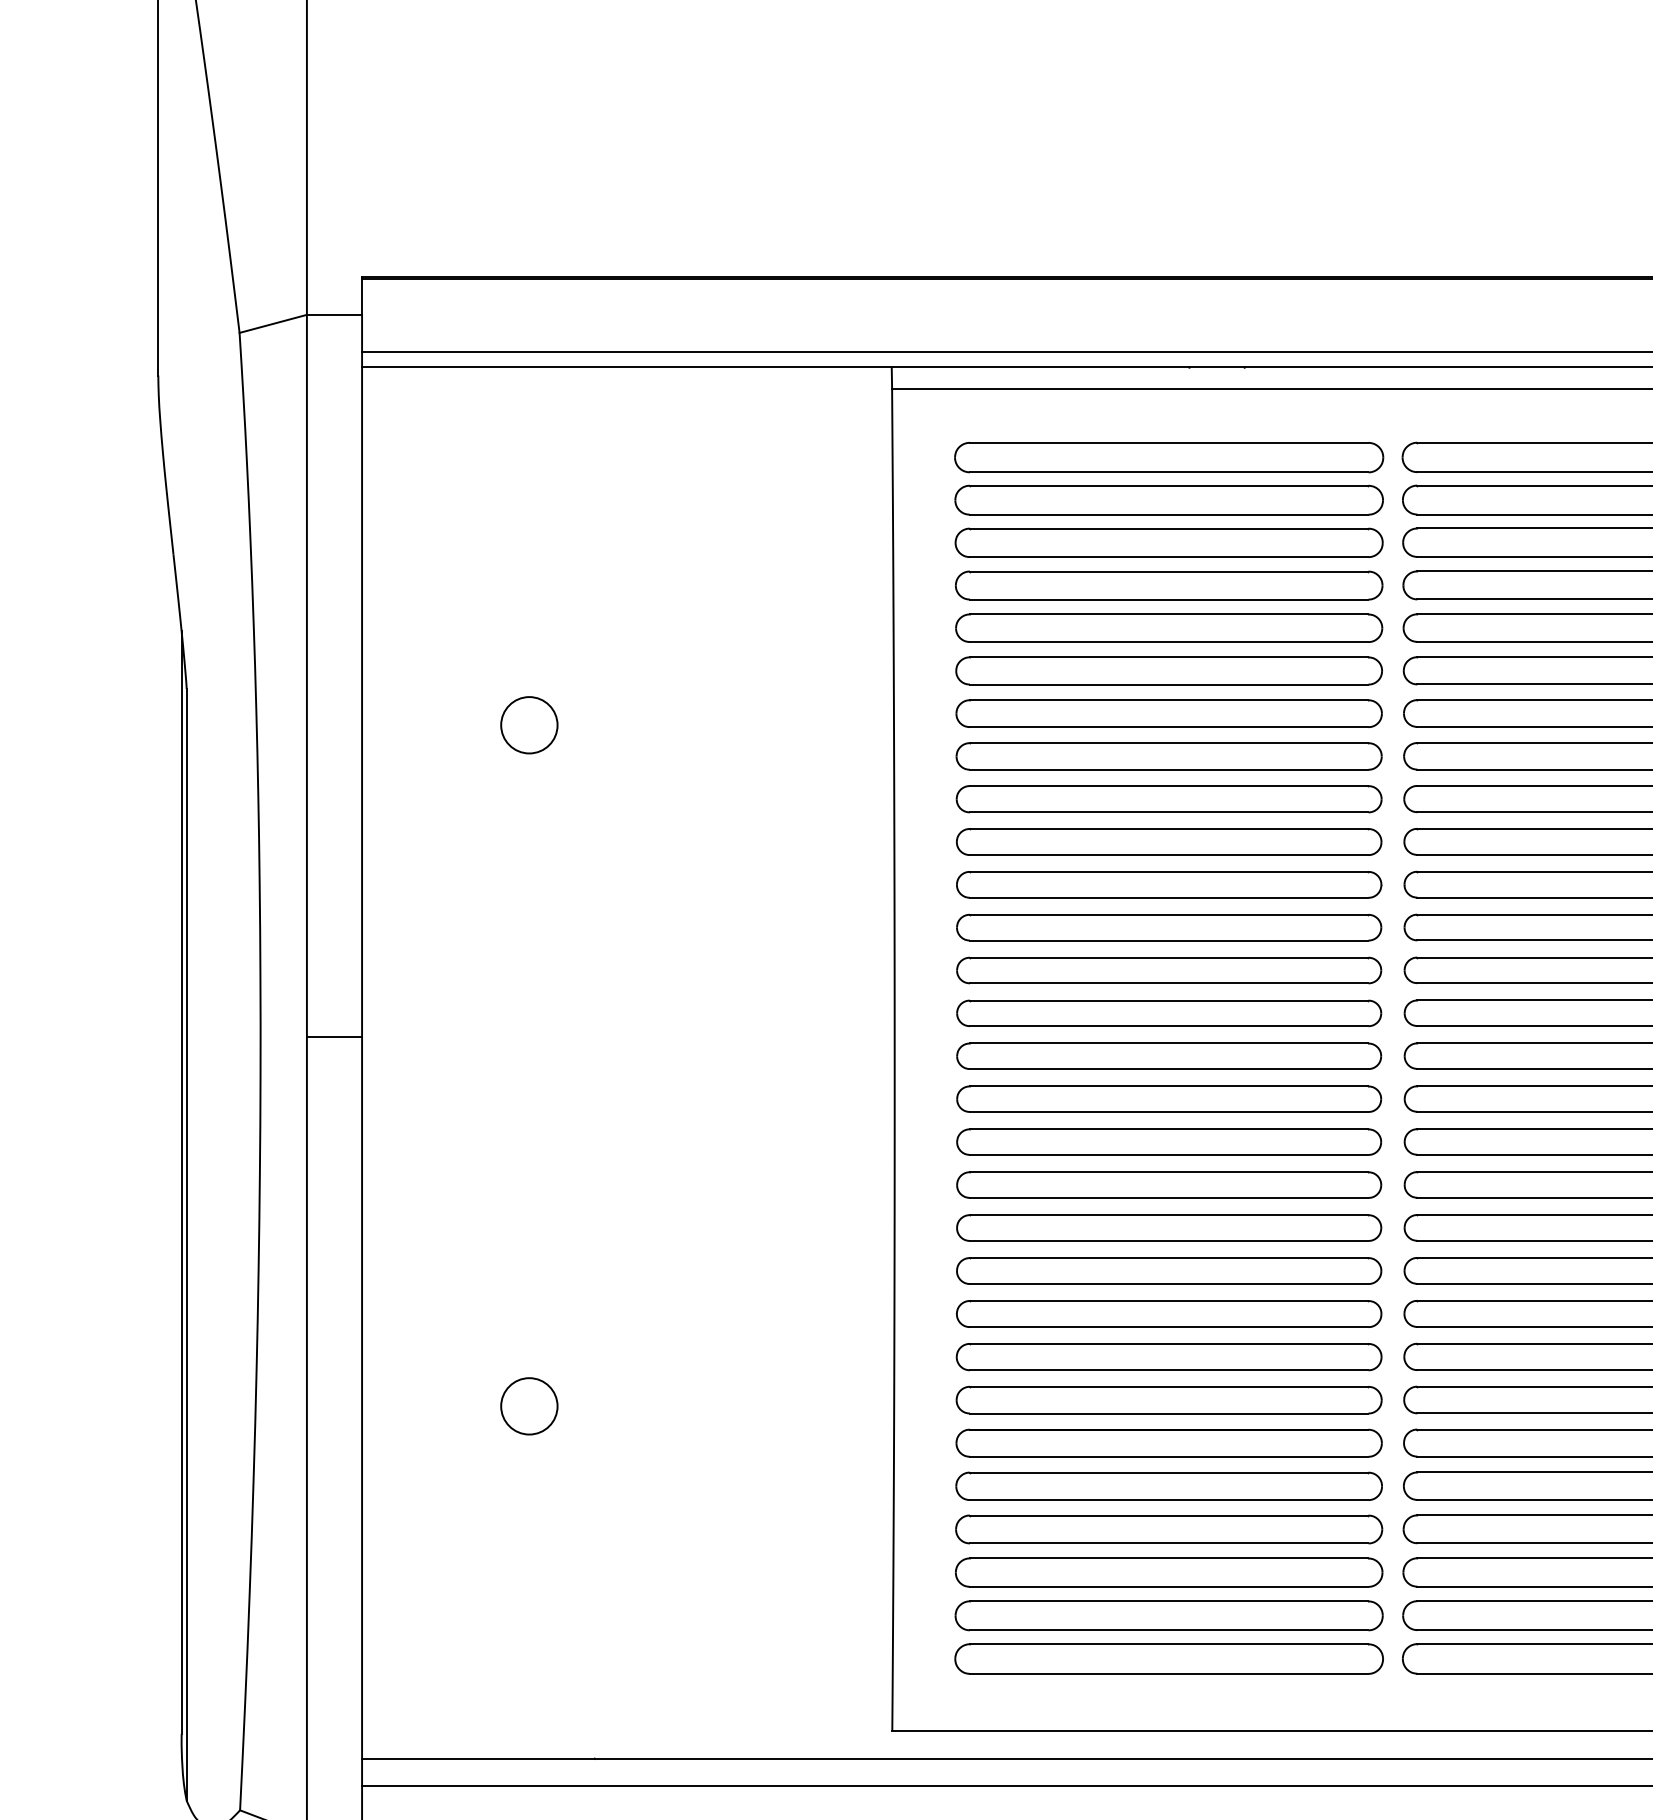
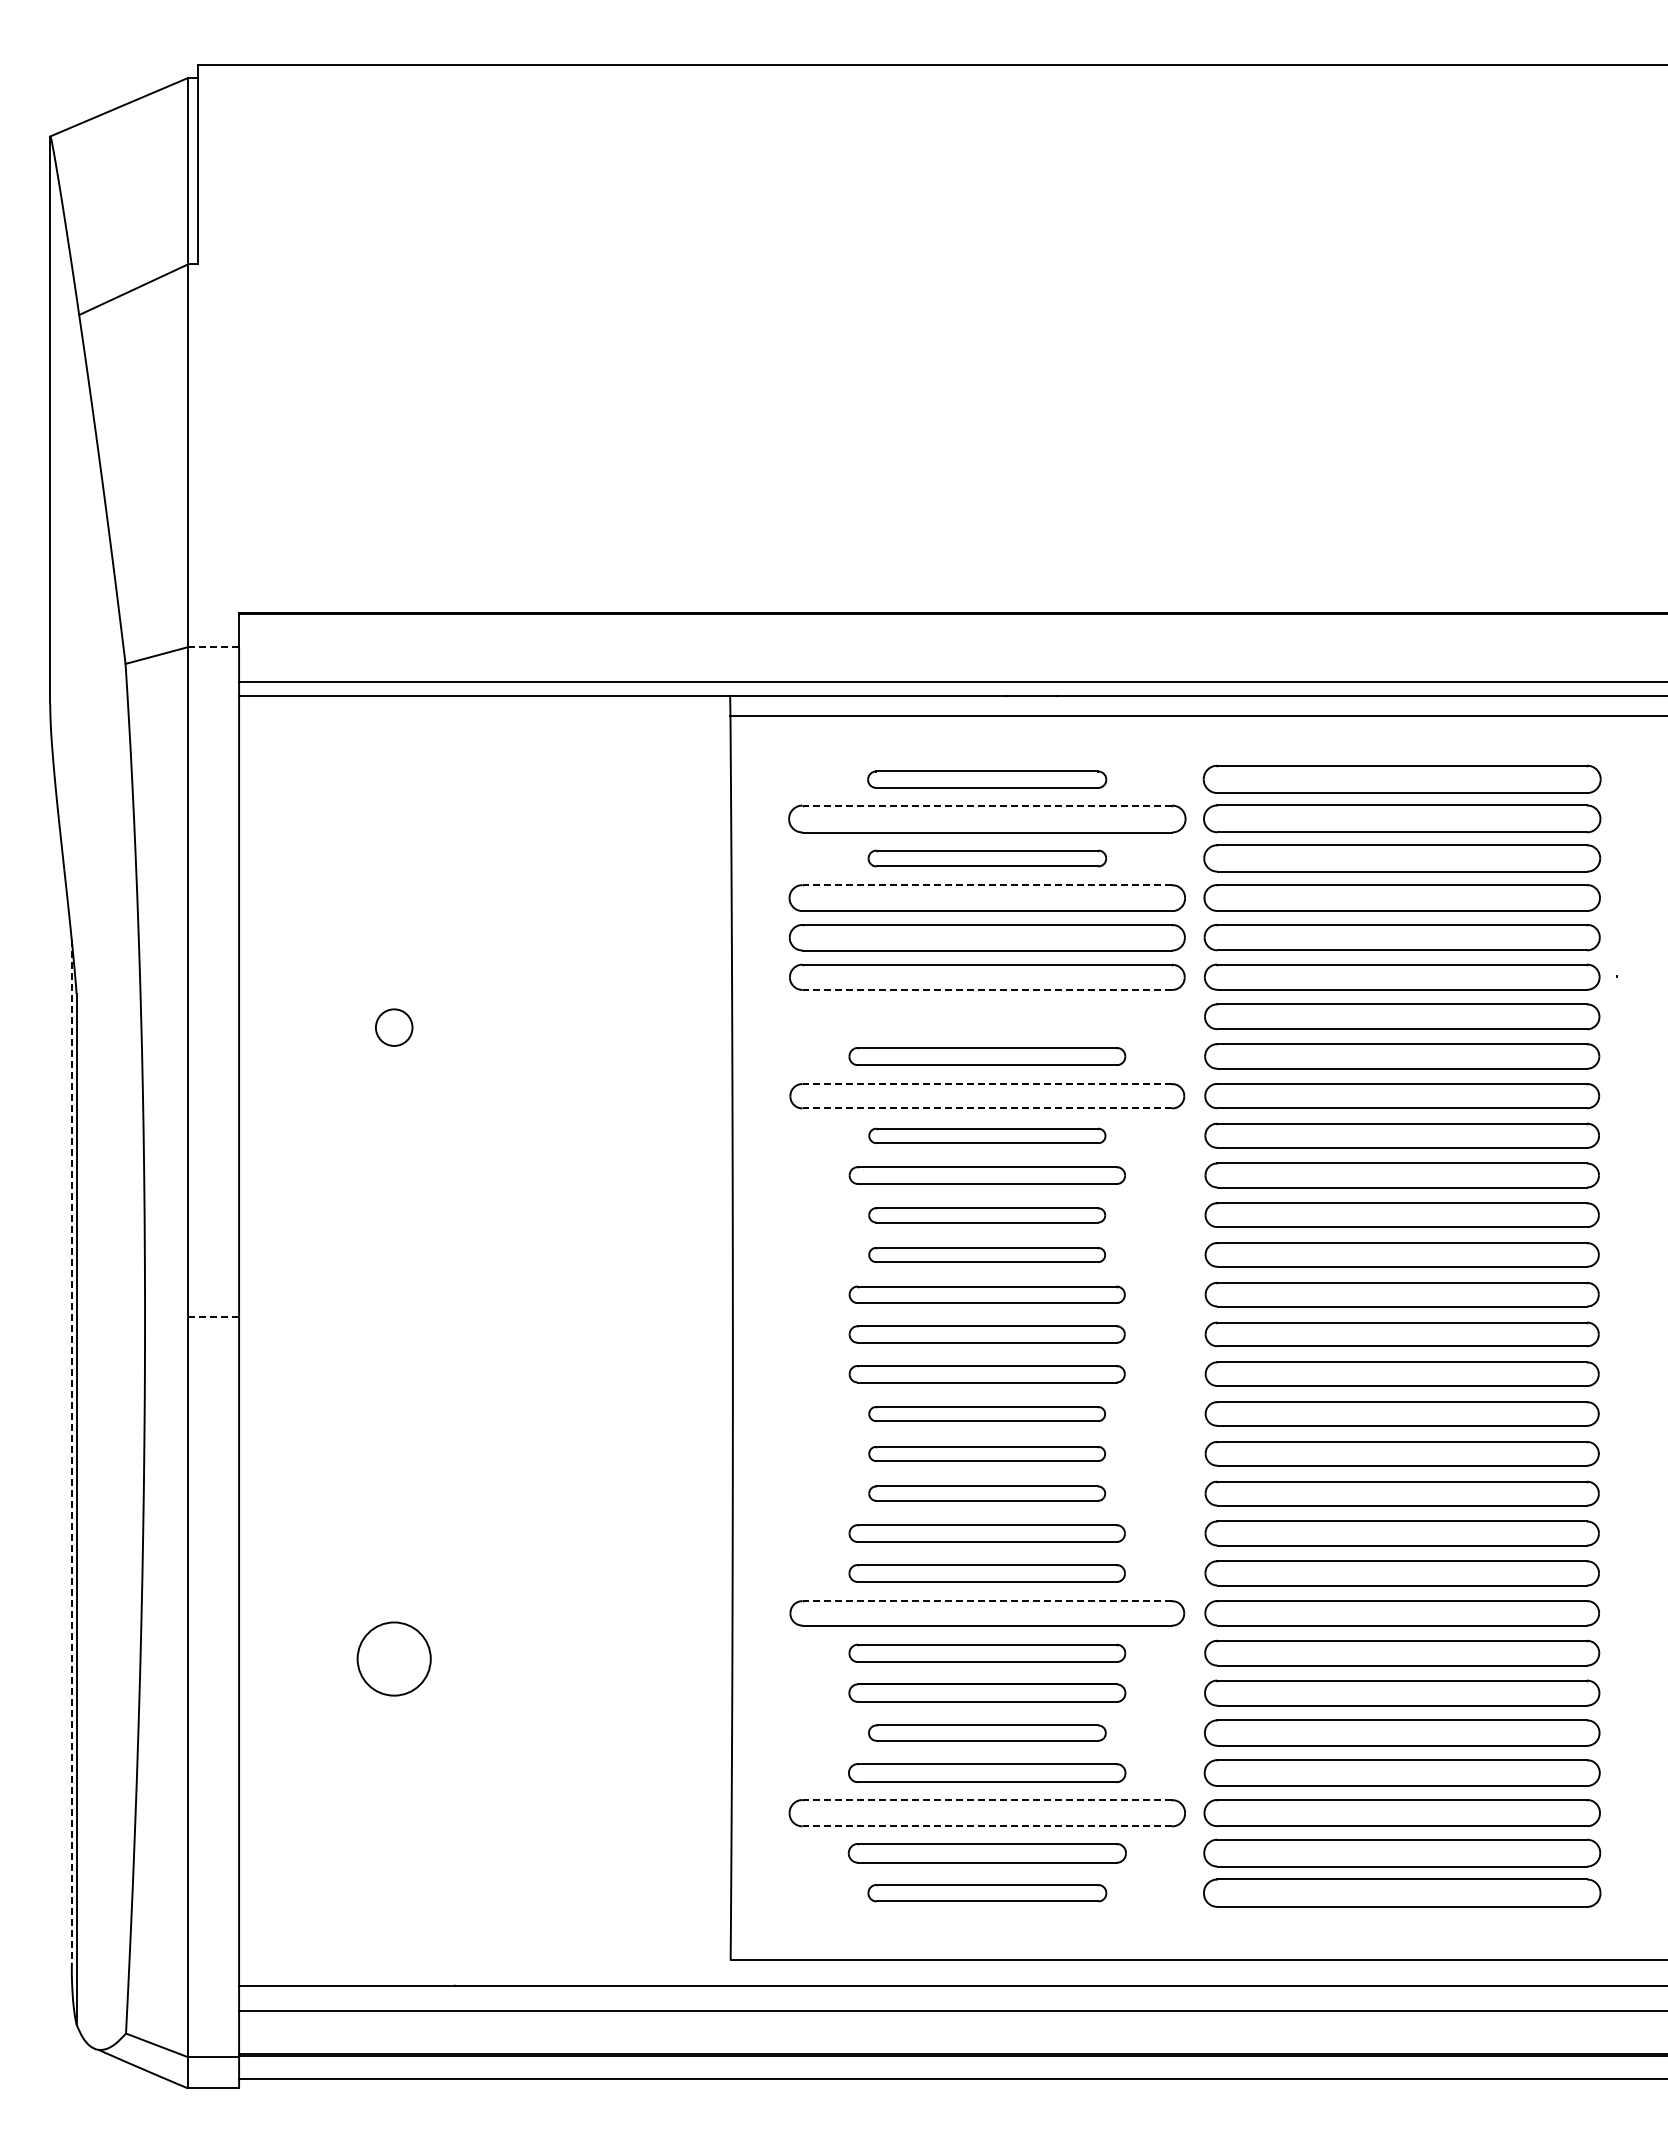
line: (334, 315) -> (213, 647), solid -> dashed
part: (1168, 457) -> (986, 779), size x0.6
line: (1169, 485) -> (987, 805), solid -> dashed
part: (1169, 542) -> (987, 858), size x0.6
line: (1169, 571) -> (987, 885), solid -> dashed
line: (1169, 684) -> (987, 989), solid -> dashed
part: (1169, 713) -> (987, 1016), removed
circle: (529, 725) -> (394, 1027), size x0.7
part: (1169, 756) -> (987, 1056), size x0.7
line: (1169, 786) -> (987, 1084), solid -> dashed
line: (1169, 812) -> (987, 1108), solid -> dashed
part: (1169, 841) -> (987, 1135), size x0.6
part: (1169, 884) -> (987, 1175), size x0.7
part: (1168, 927) -> (986, 1215), size x0.6
part: (1168, 969) -> (986, 1254), size x0.6
part: (1168, 1013) -> (986, 1294), size x0.7
line: (334, 1036) -> (213, 1316), solid -> dashed
part: (1168, 1056) -> (986, 1334), size x0.7
part: (1168, 1098) -> (986, 1373), size x0.7
part: (1168, 1141) -> (986, 1413), size x0.6
line: (181, 1182) -> (71, 1451), solid -> dashed
part: (1168, 1184) -> (986, 1453), size x0.6
part: (1168, 1227) -> (986, 1493), size x0.6
part: (1168, 1270) -> (986, 1533), size x0.7
part: (1168, 1314) -> (986, 1573), size x0.7
line: (1169, 1344) -> (987, 1601), solid -> dashed
part: (1169, 1400) -> (987, 1653), size x0.7
circle: (529, 1405) -> (394, 1658), size x1.4
part: (1169, 1442) -> (987, 1692), size x0.7
part: (1169, 1485) -> (987, 1732), size x0.6
part: (1168, 1528) -> (986, 1772), size x0.7
line: (1169, 1558) -> (987, 1800), solid -> dashed
line: (1169, 1586) -> (987, 1826), solid -> dashed
part: (1169, 1616) -> (987, 1853), size x0.7
part: (1169, 1658) -> (987, 1892), size x0.6

